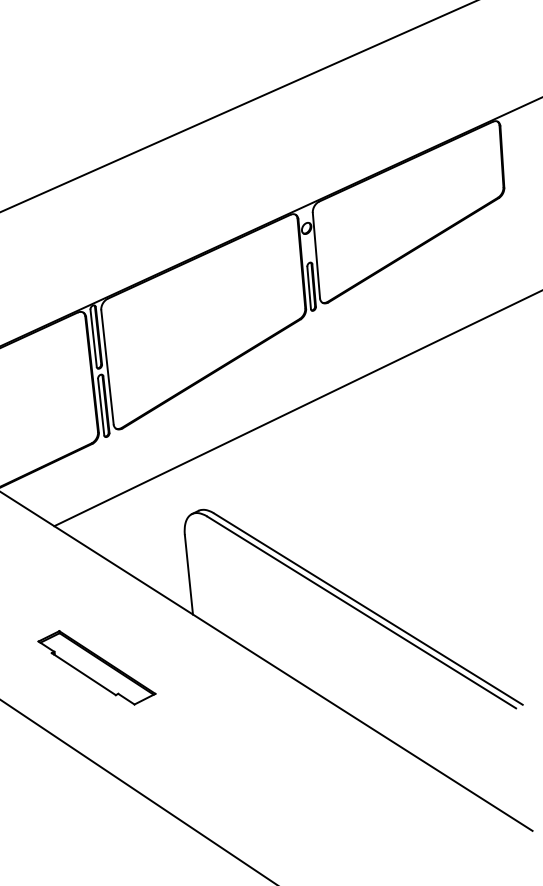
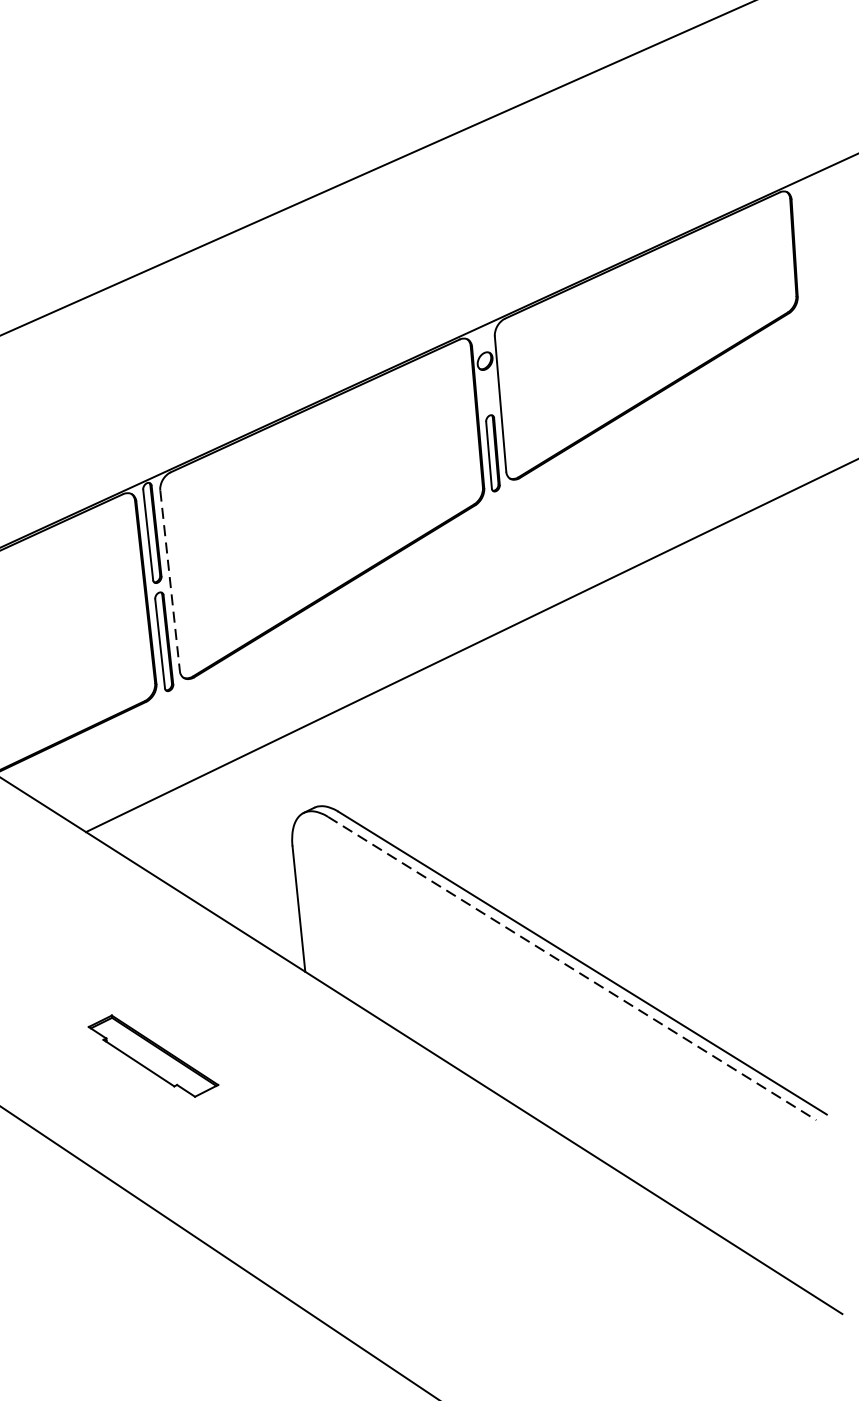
line: (107, 367) -> (170, 581), solid -> dashed
line: (361, 612) -> (571, 968), solid -> dashed
part: (96, 667) -> (152, 1055), size x0.7

